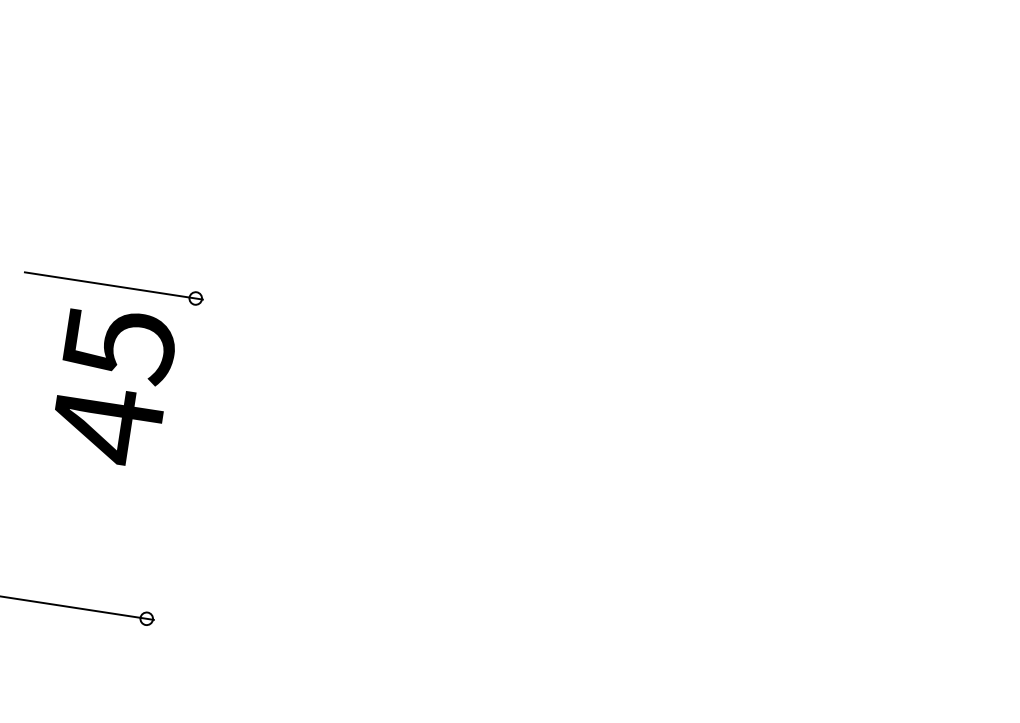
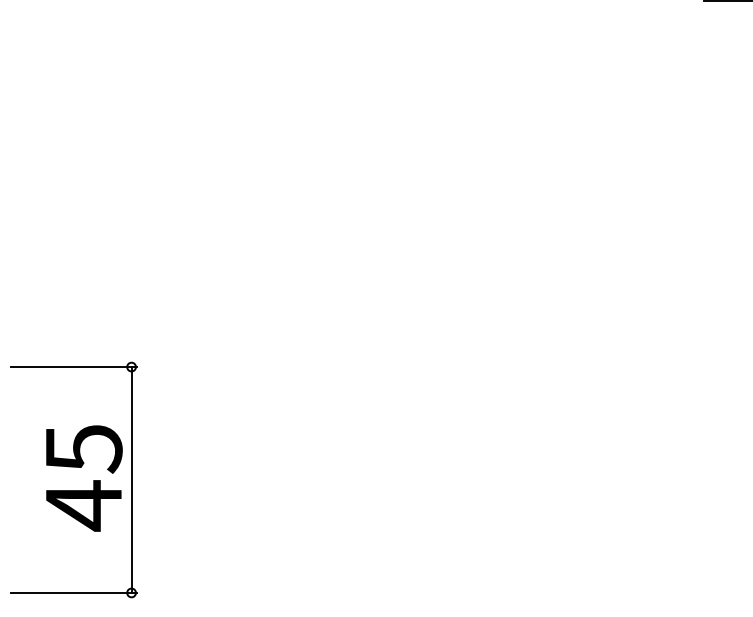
text: (113, 386) -> (84, 478), moved
line: (171, 457) -> (131, 479), added

